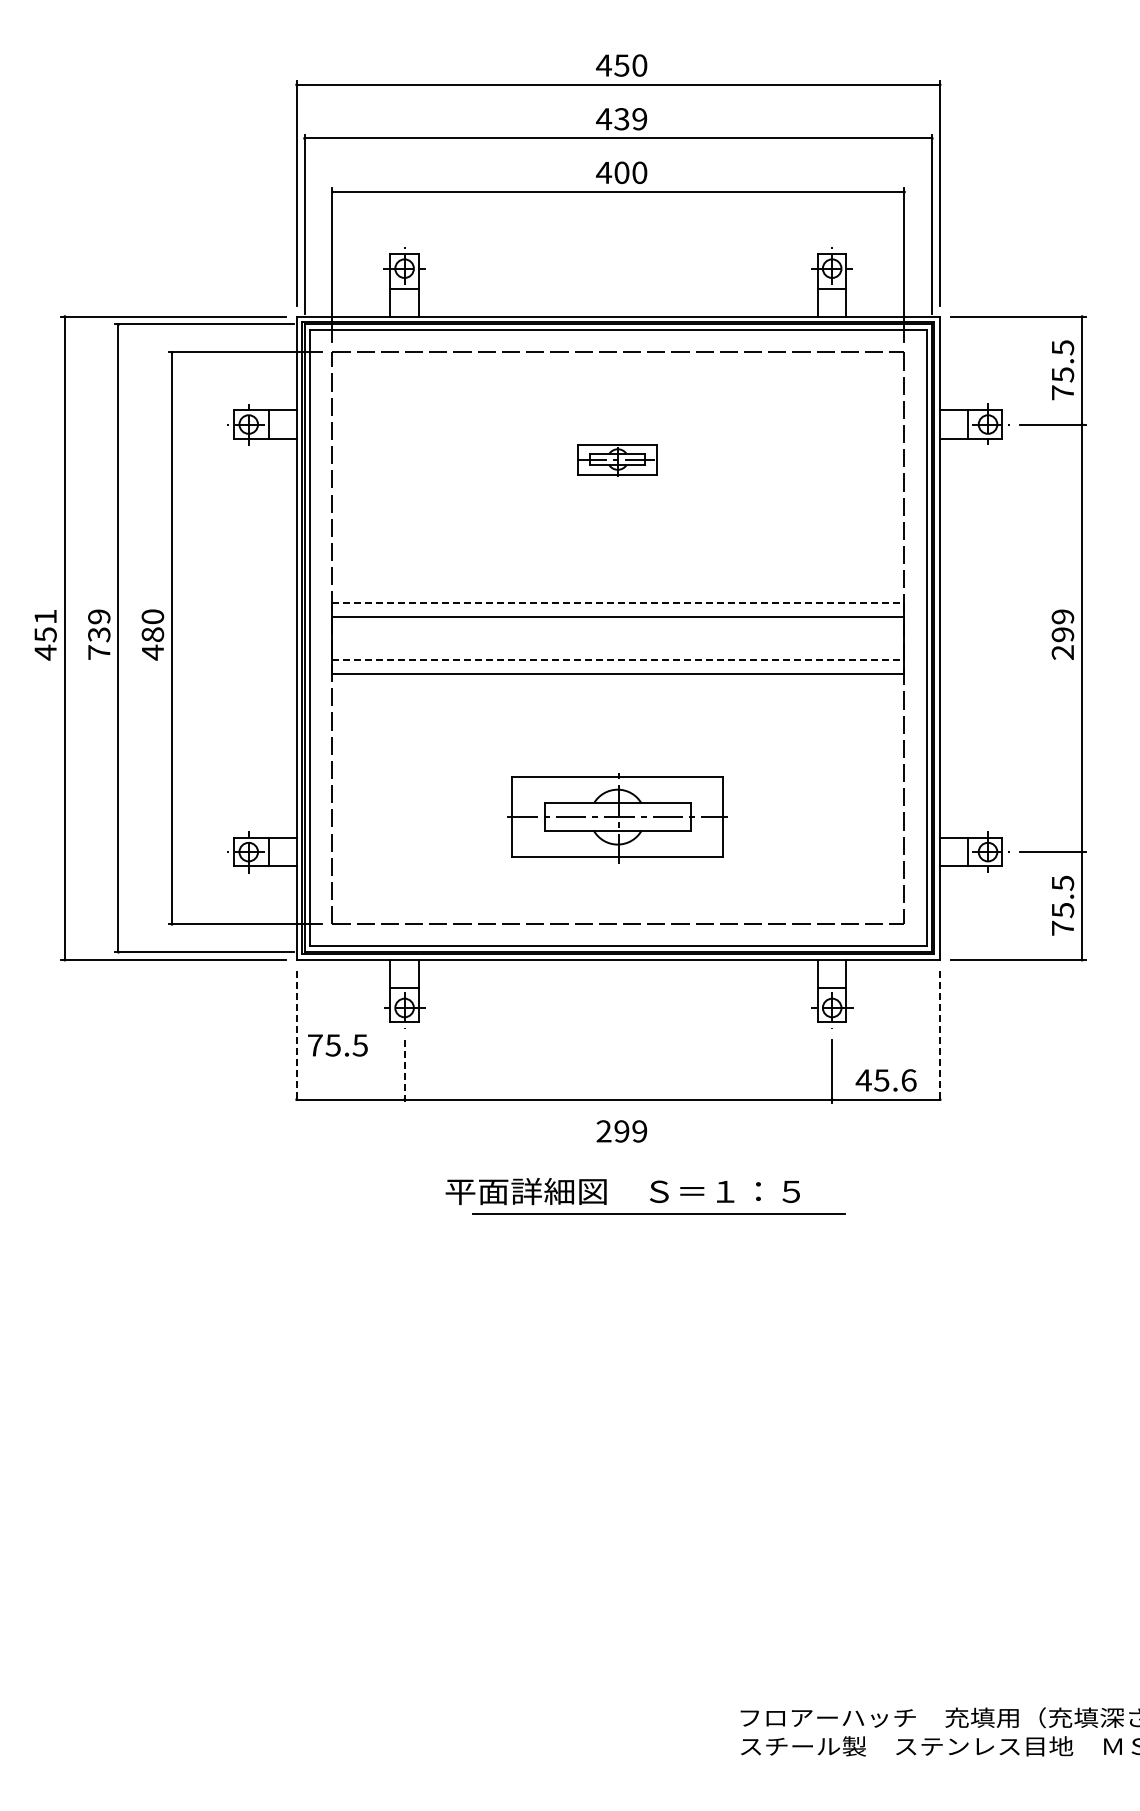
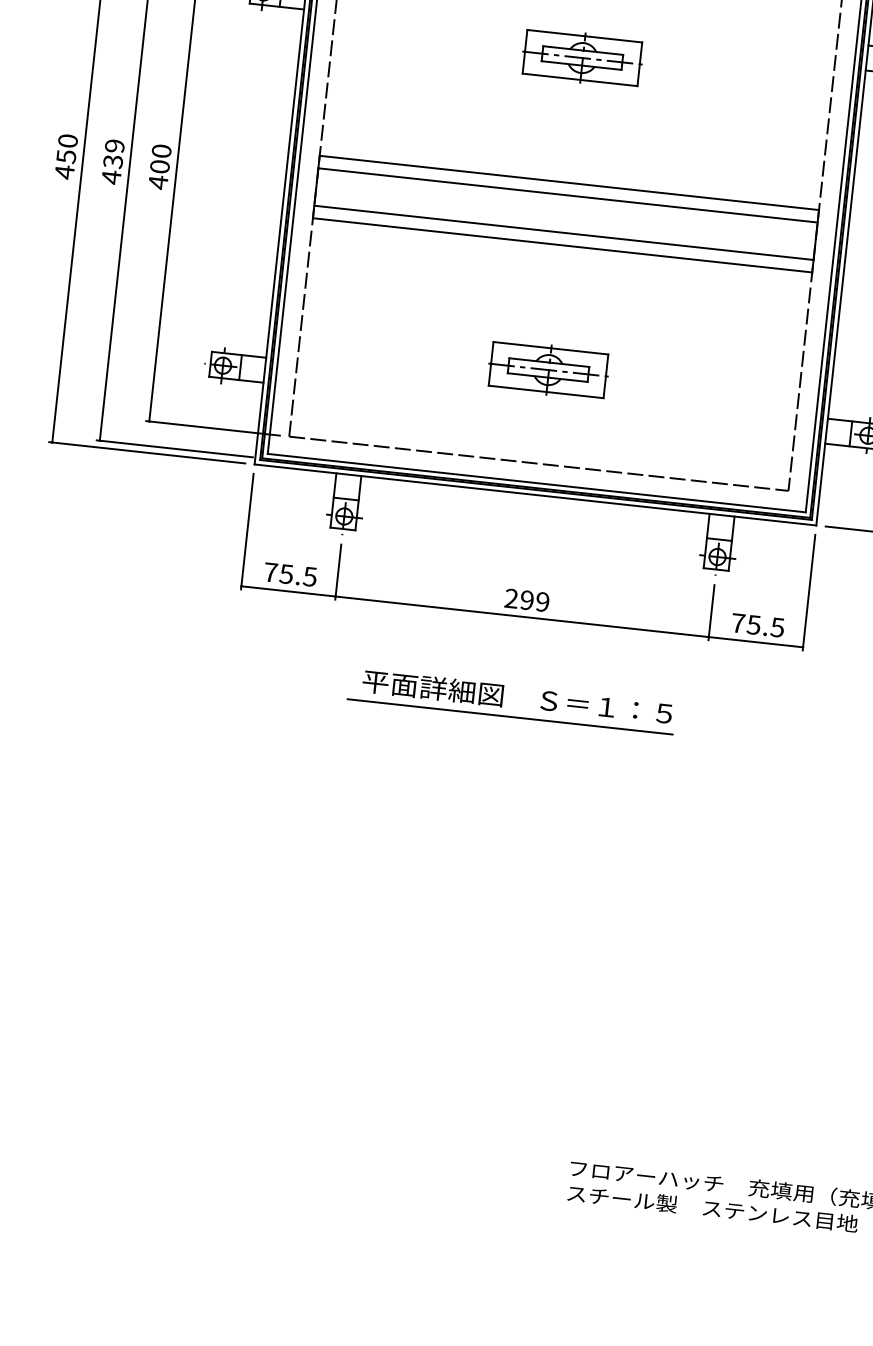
part: (617, 459) -> (582, 57), size x1.67
line: (618, 602) -> (569, 182), dashed -> solid
text: (45, 616) -> (67, 140), 451 -> 450
text: (152, 634) -> (159, 166), 480 -> 400
text: (99, 652) -> (111, 177), 739 -> 439
line: (618, 659) -> (564, 232), dashed -> solid
part: (617, 816) -> (548, 369), size x0.62
line: (296, 1037) -> (247, 532), dashed -> solid
line: (940, 1037) -> (809, 593), dashed -> solid
text: (337, 1045) -> (290, 574), moved
line: (404, 1071) -> (338, 571), dashed -> solid
text: (885, 1080) -> (757, 625), 45.6 -> 75.5
text: (621, 1131) -> (526, 600), moved
line: (658, 1213) -> (509, 715), moved

